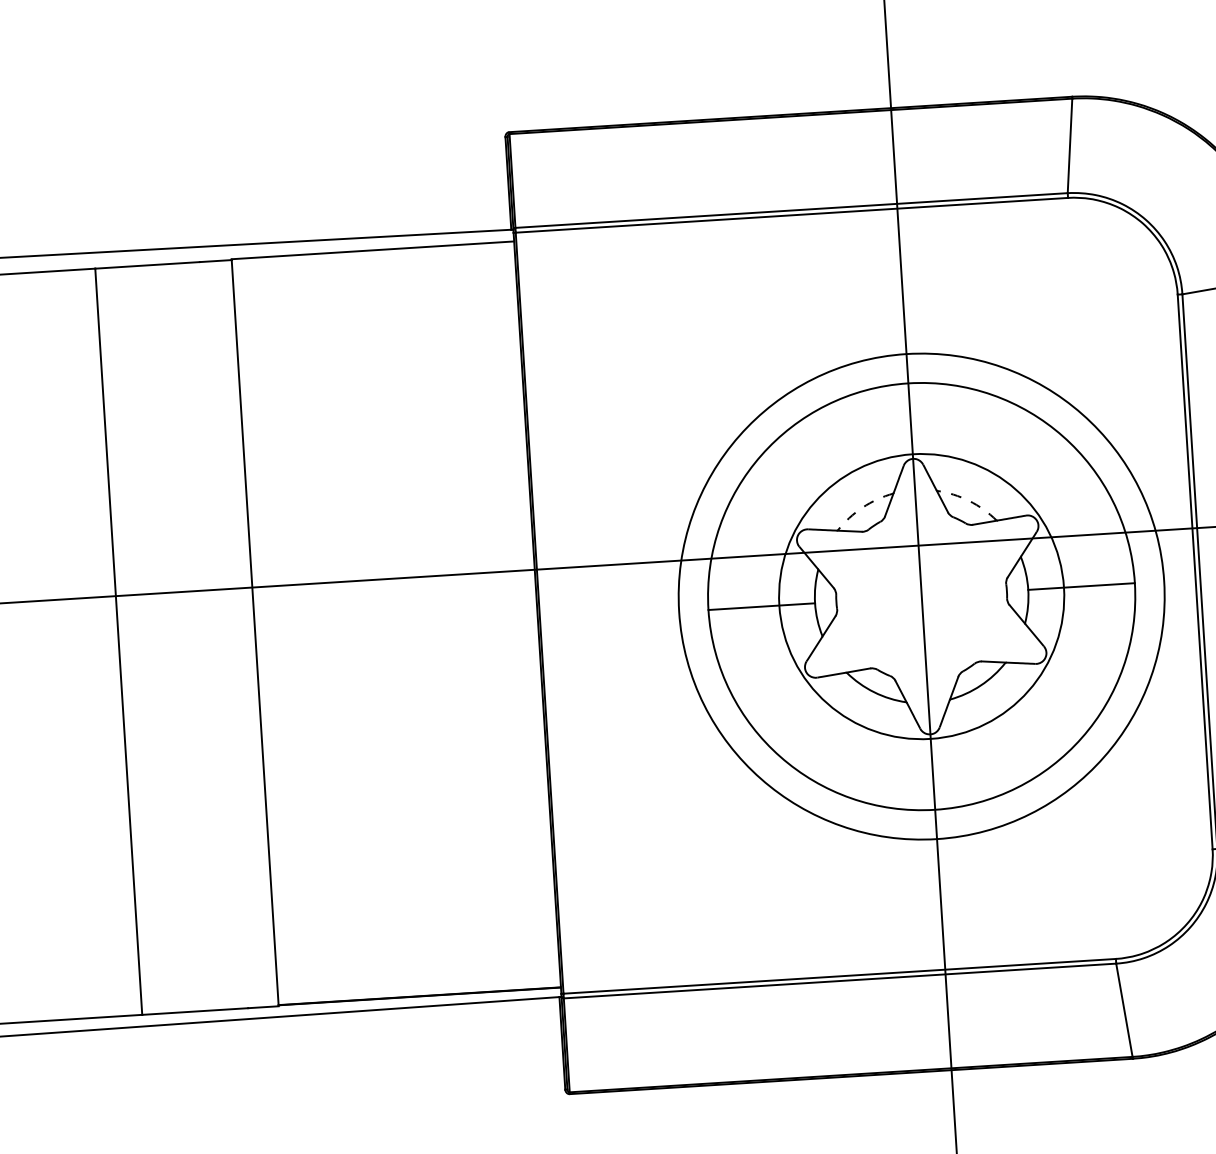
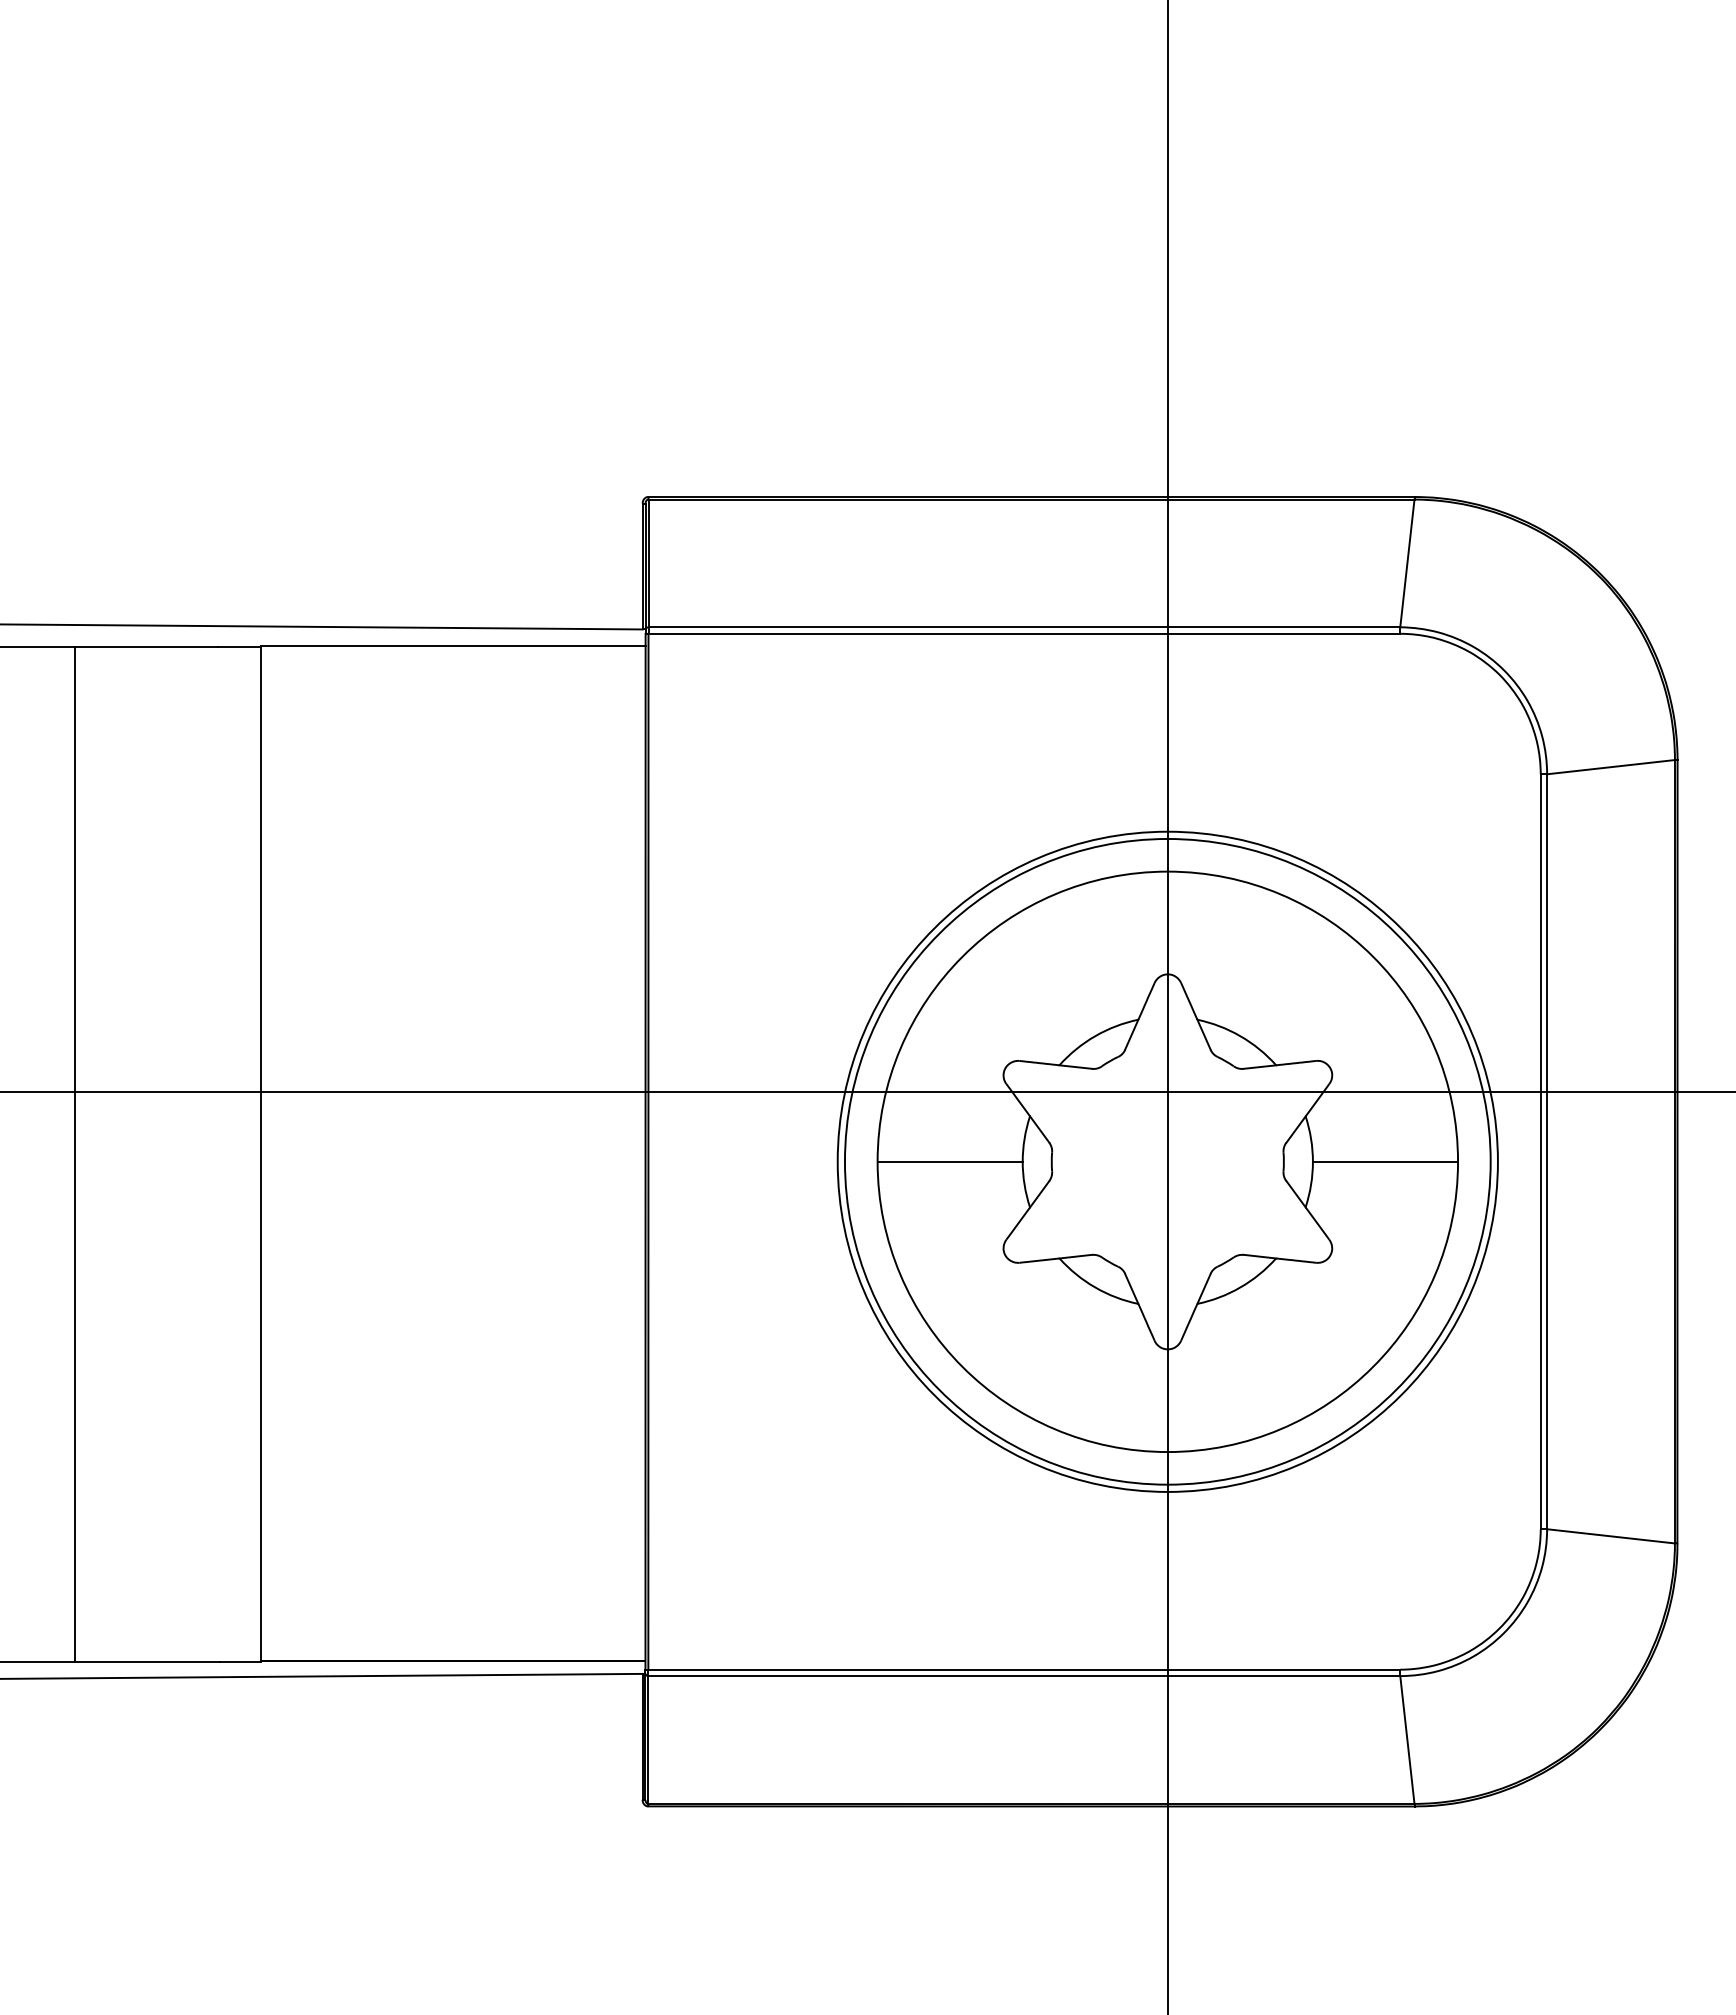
arc: (969, 501) -> (1240, 1036), dashed -> solid
arc: (862, 507) -> (1095, 1036), dashed -> solid
circle: (921, 596) -> (1167, 1161), size x1.67

